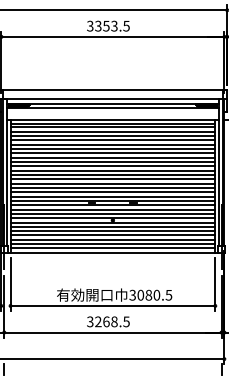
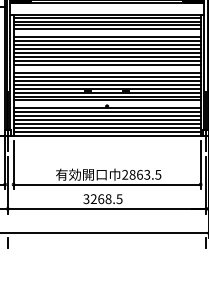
line: (112, 140) -> (106, 33), removed
line: (112, 179) -> (106, 69), removed
line: (112, 218) -> (106, 104), removed
text: (144, 294) -> (135, 174), 3080.5 -> 2863.5

